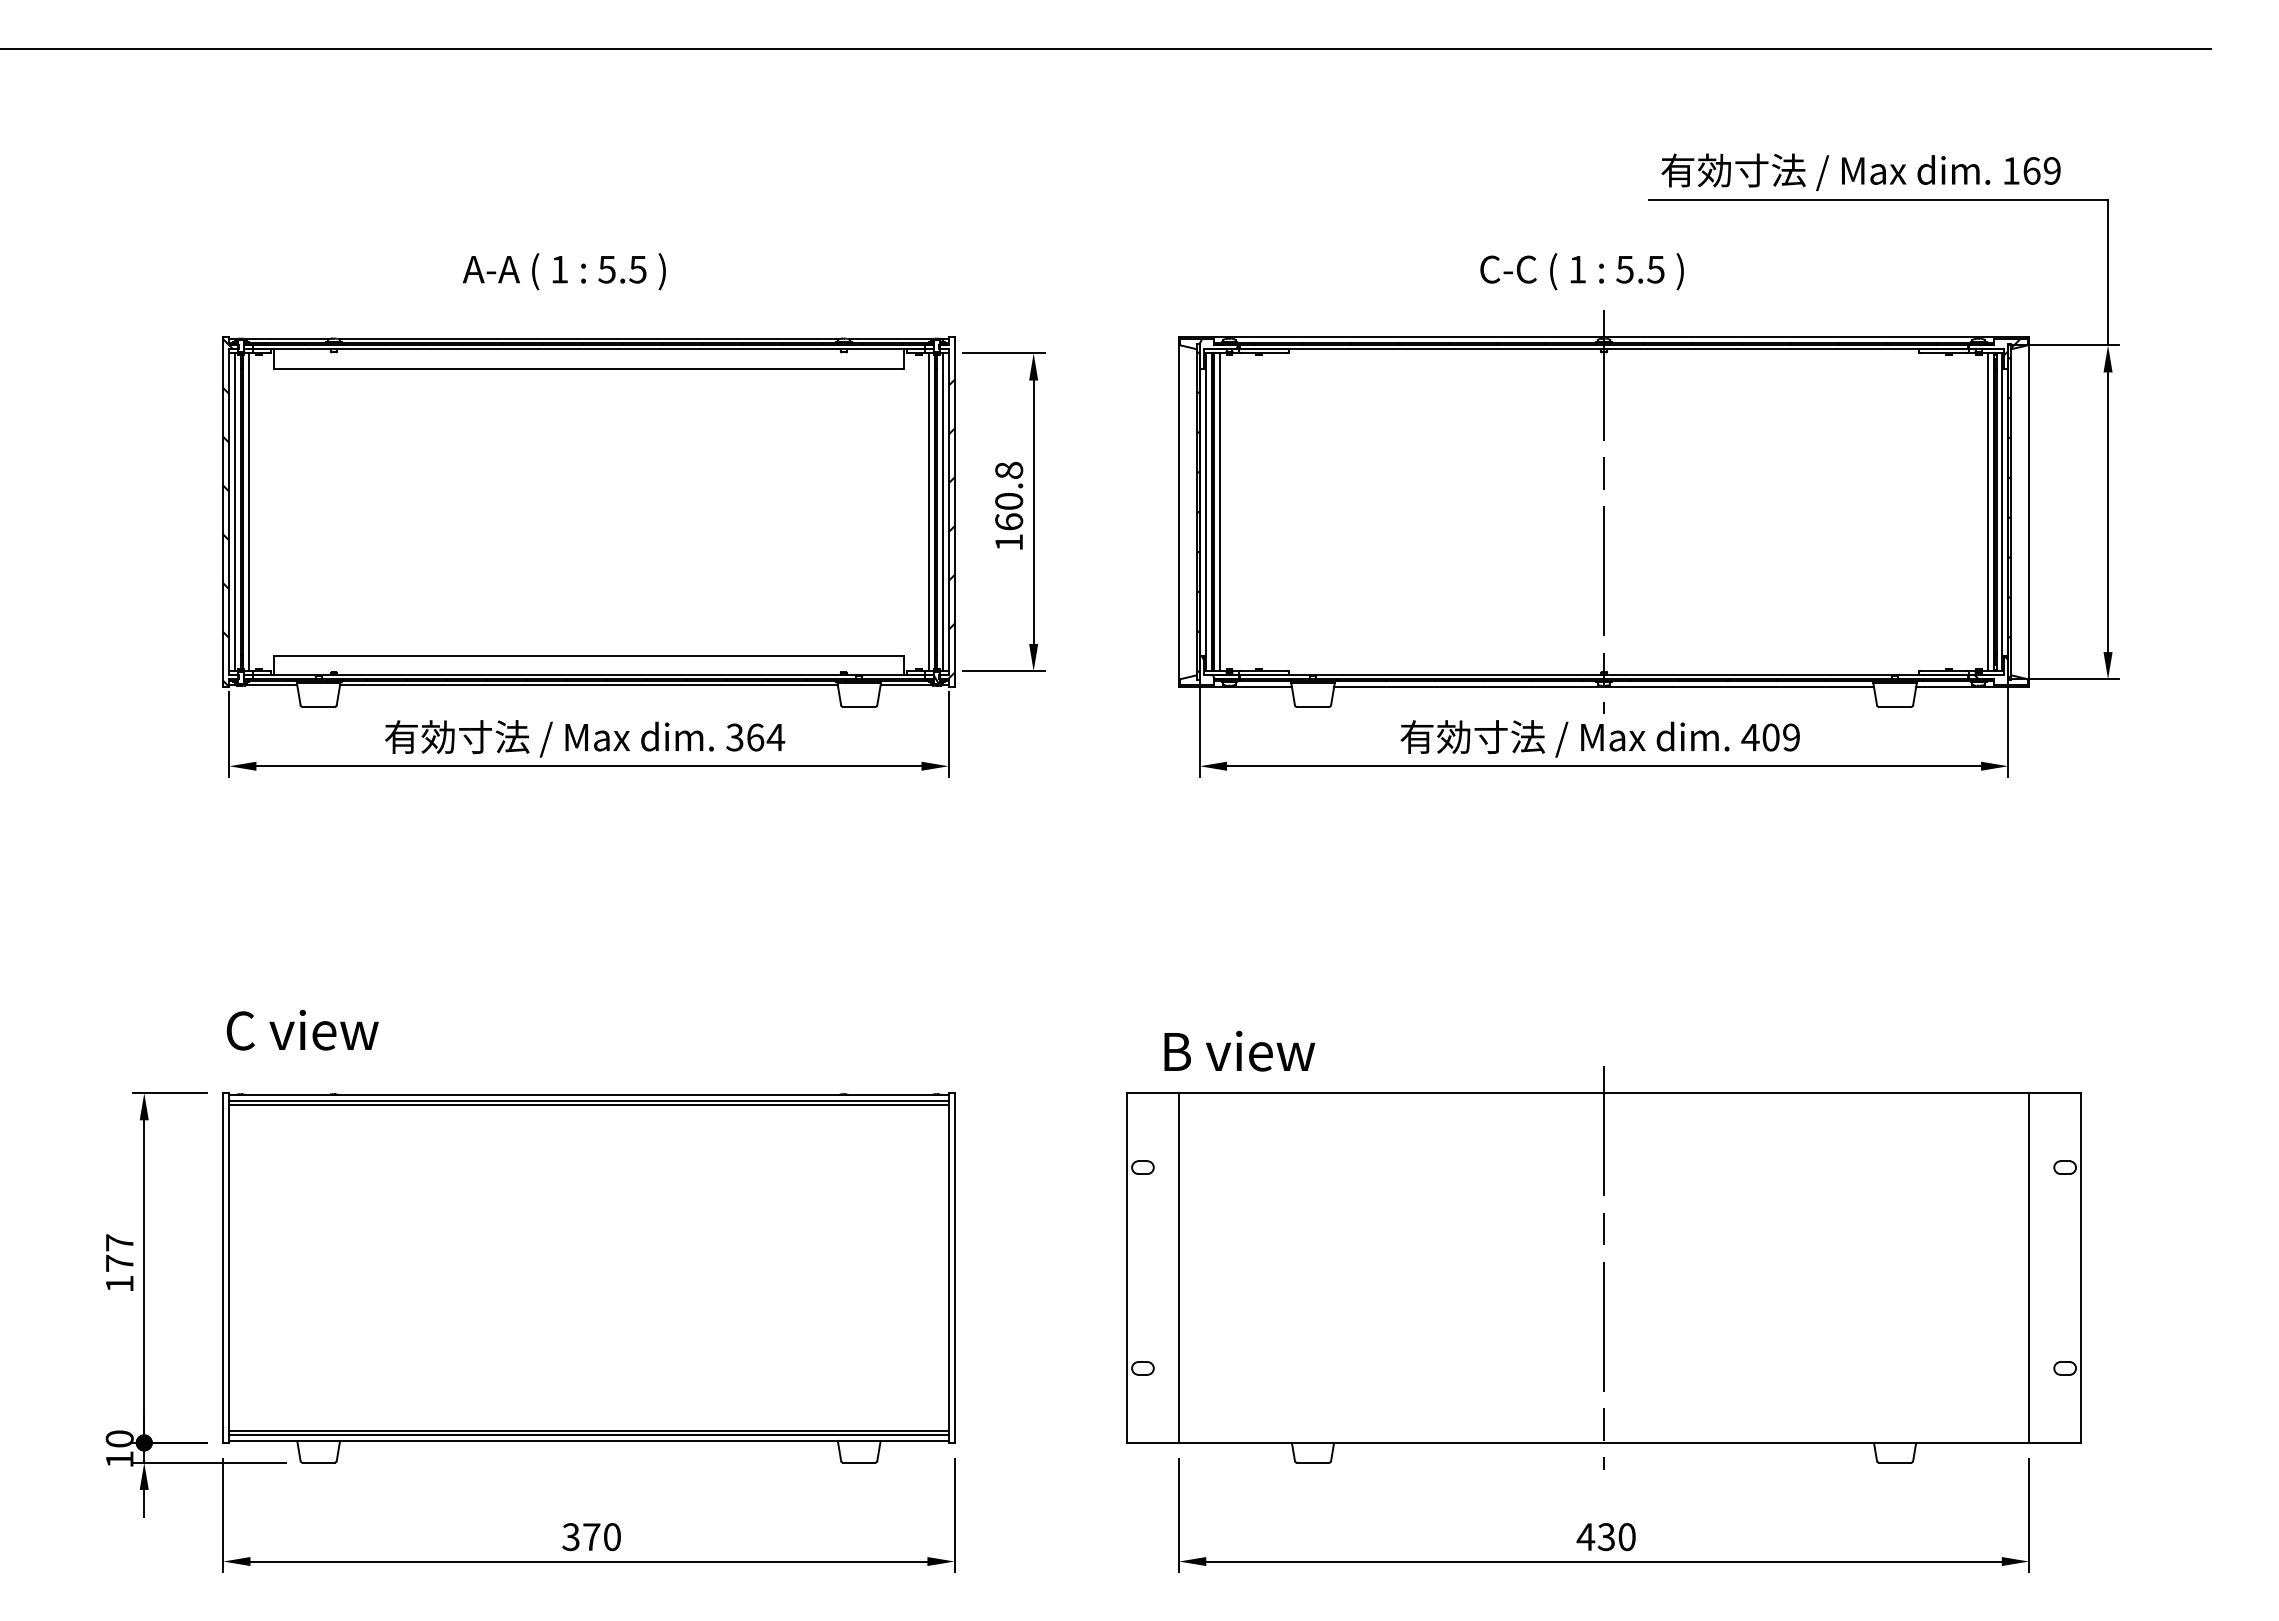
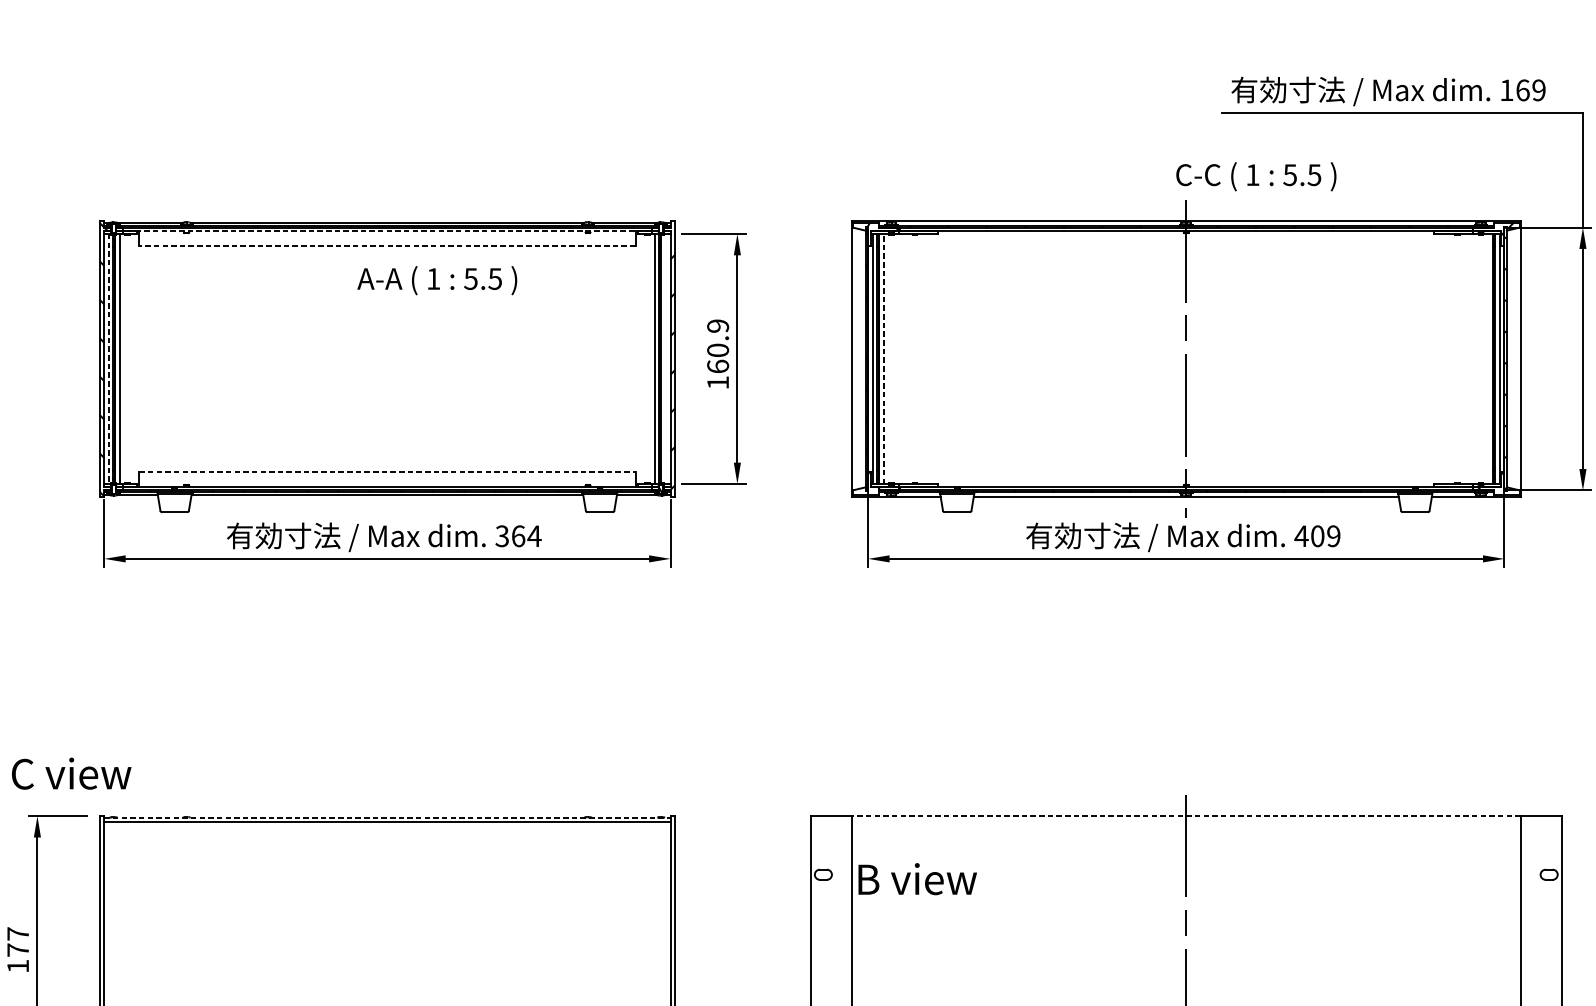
text: (563, 271) -> (436, 280), moved
text: (1581, 271) -> (1255, 176), moved
line: (588, 349) -> (387, 230), solid -> dashed
line: (588, 368) -> (387, 245), solid -> dashed
text: (1009, 470) -> (718, 326), 160.8 -> 160.9
line: (235, 512) -> (109, 359), solid -> dashed
line: (942, 512) -> (665, 359), removed
line: (1219, 512) -> (883, 359), solid -> dashed
line: (1988, 512) -> (1488, 359), removed
line: (589, 655) -> (387, 471), solid -> dashed
text: (302, 1029) -> (71, 773), moved
text: (1239, 1050) -> (917, 878), moved
line: (1604, 1093) -> (1186, 816), solid -> dashed
line: (588, 1095) -> (387, 817), solid -> dashed
line: (588, 1104) -> (387, 825), removed

